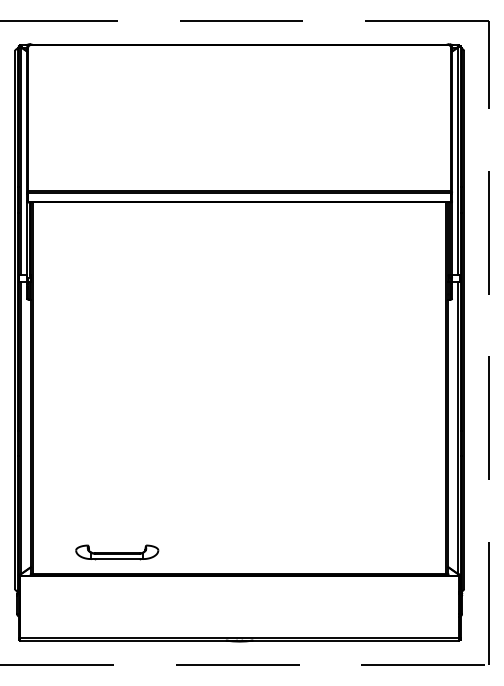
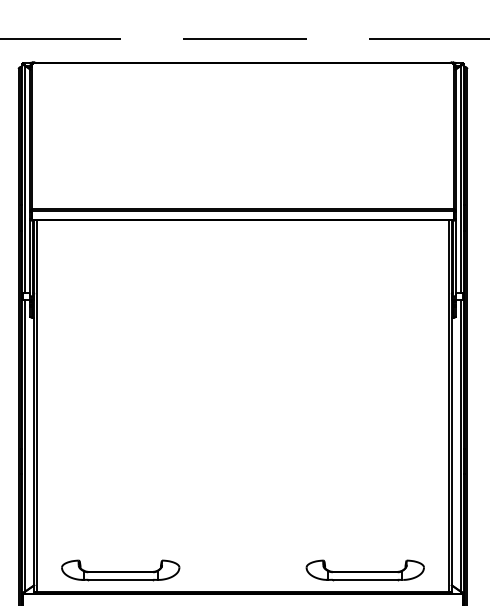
part: (116, 552) -> (119, 570), size x1.43
part: (361, 552) -> (364, 570), added

